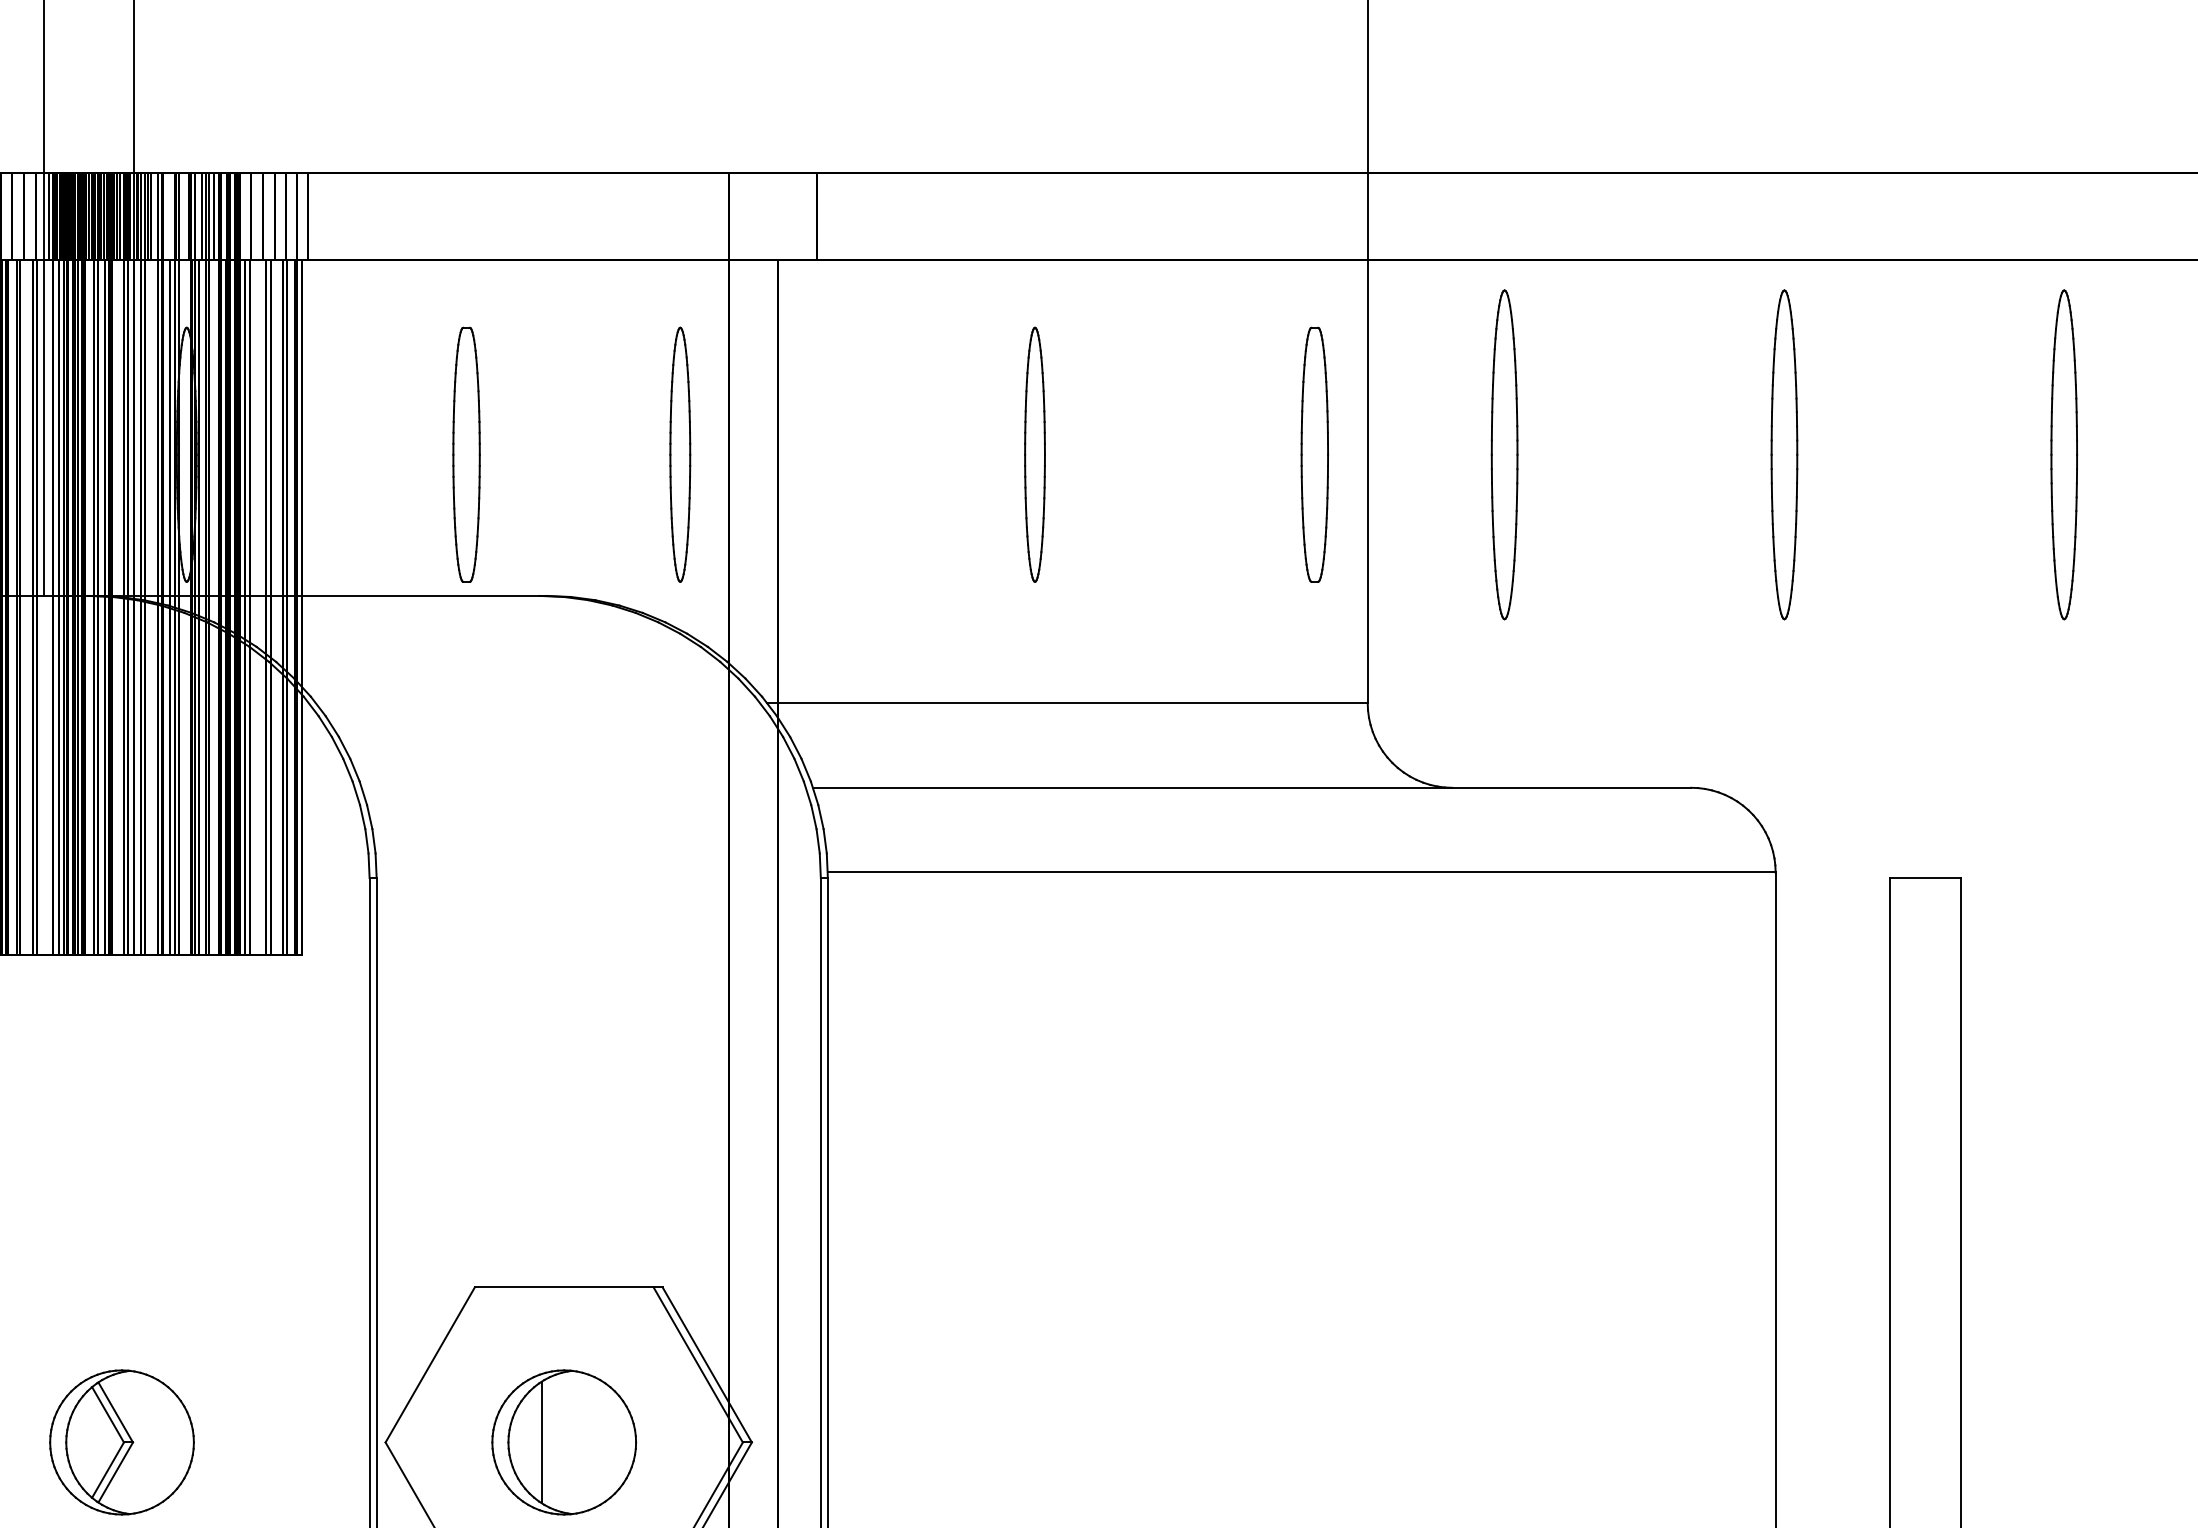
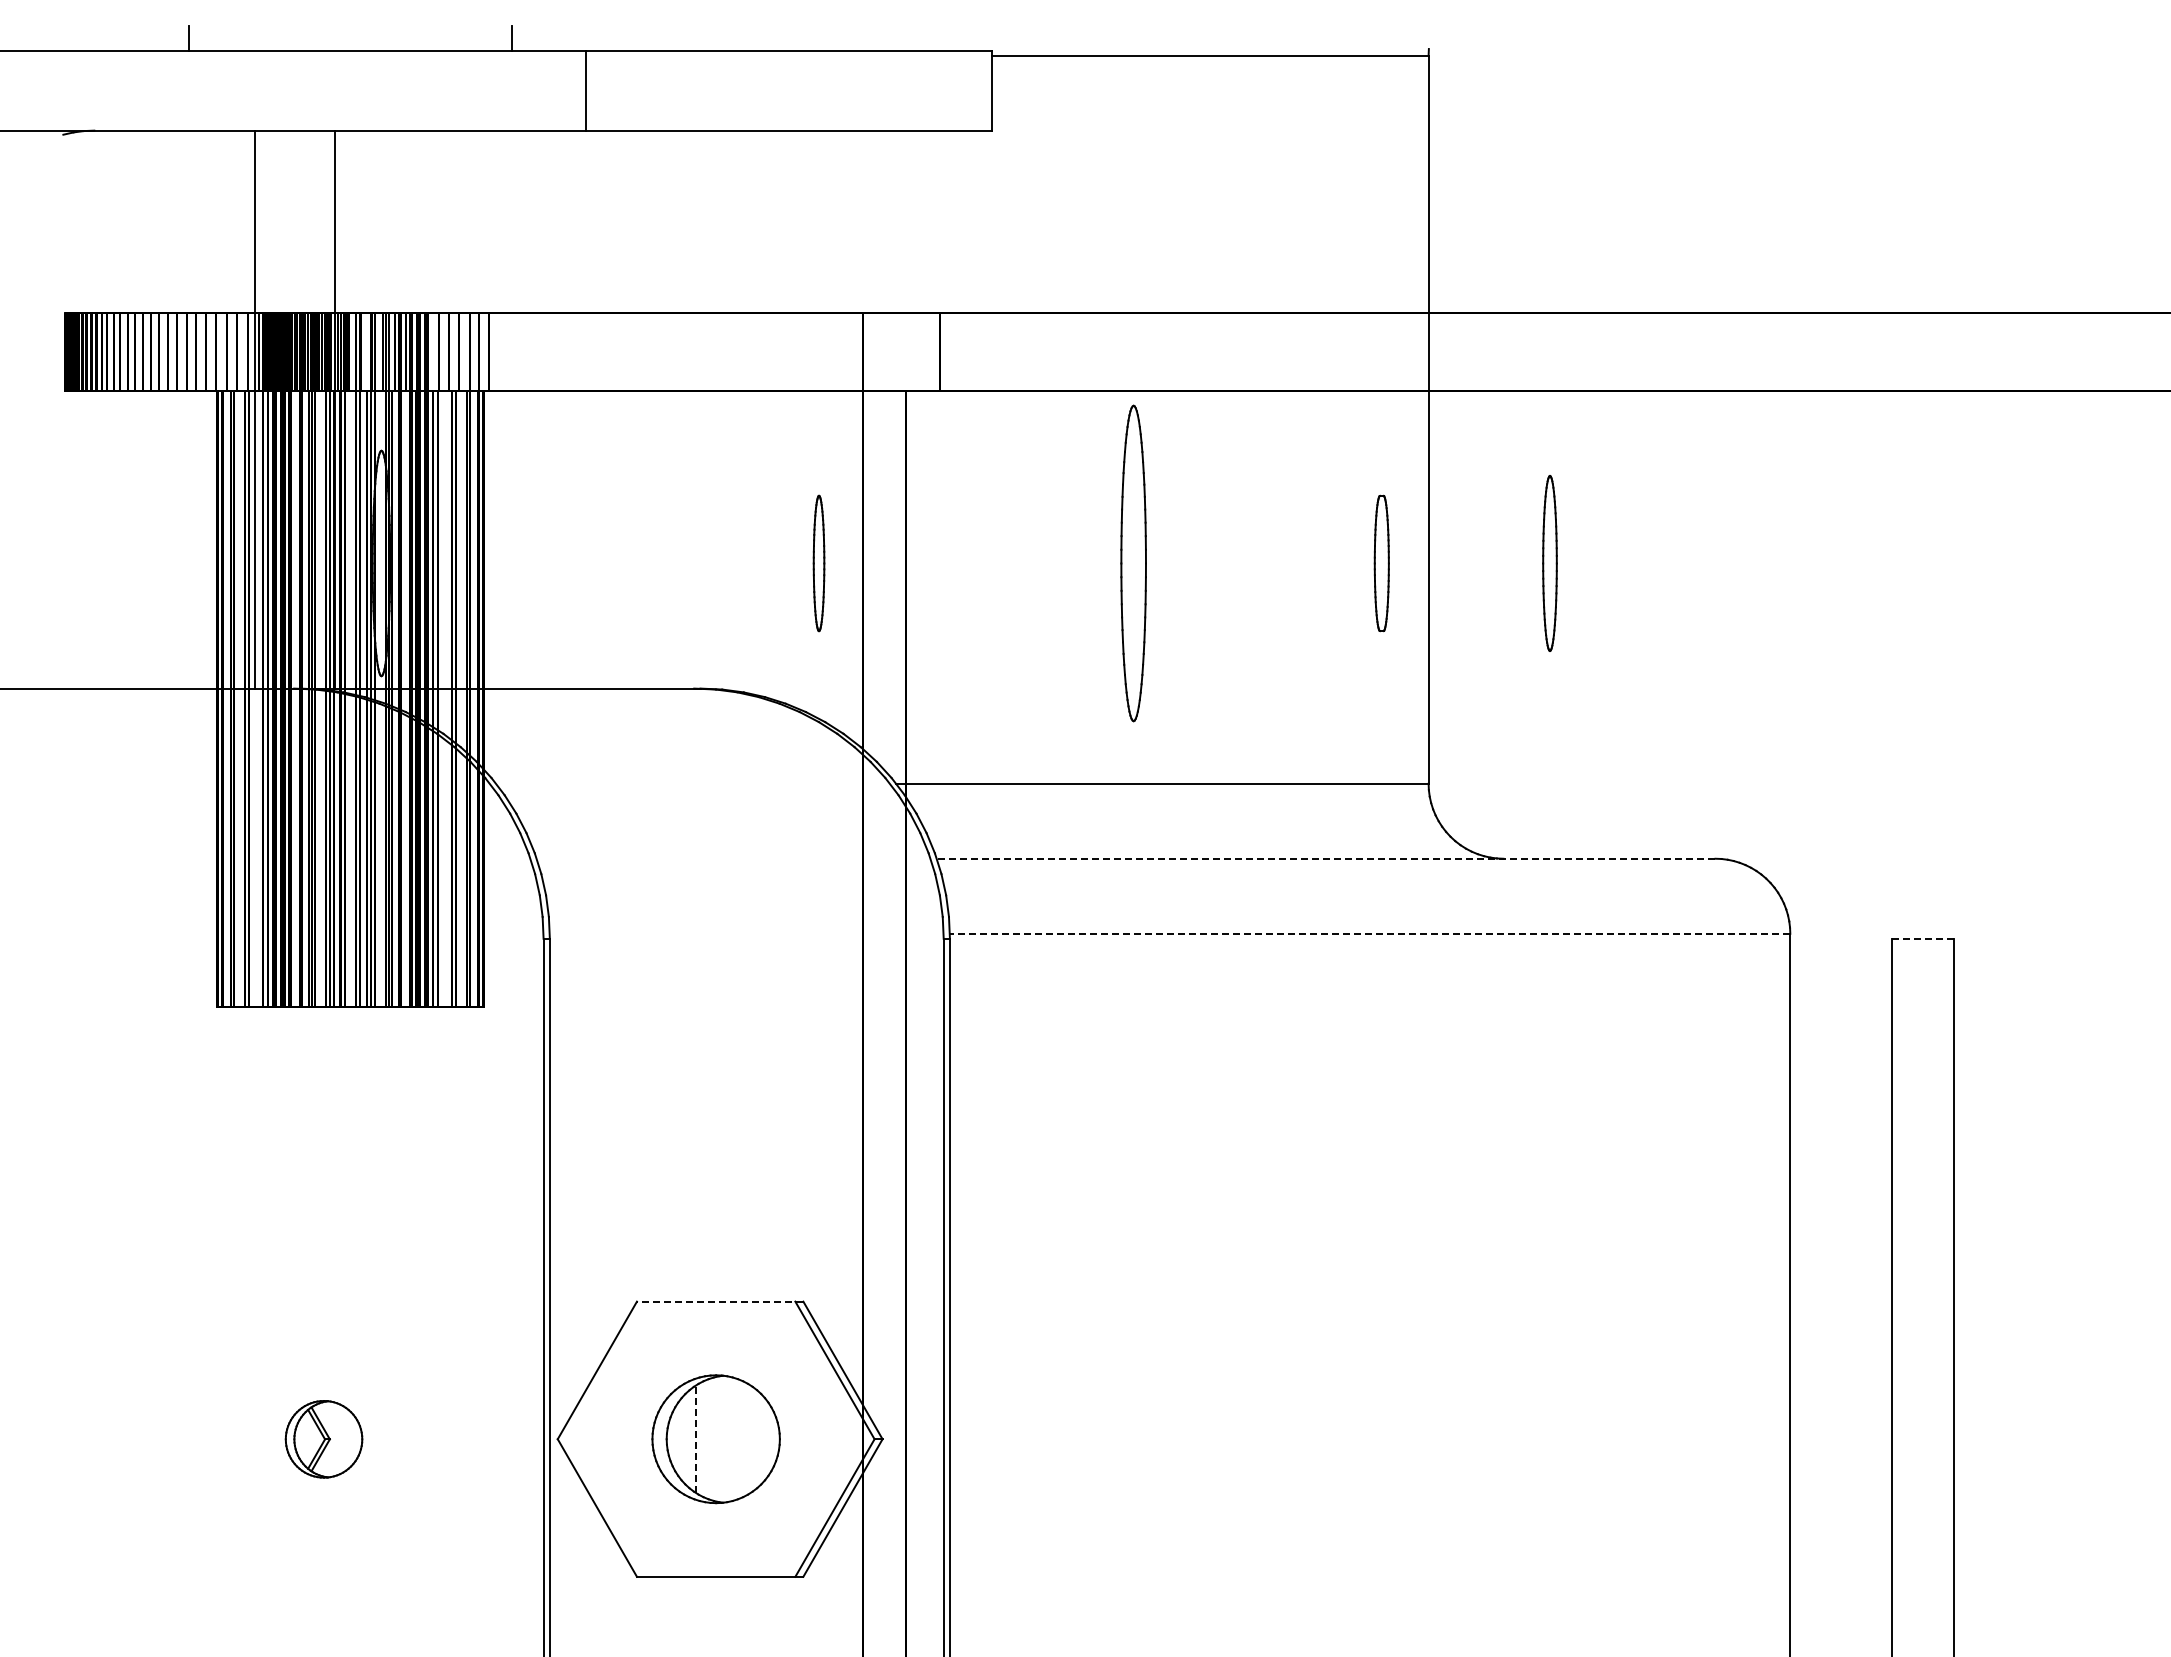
part: (466, 454) -> (629, 563), removed
part: (679, 454) -> (818, 563), size x0.6
part: (1034, 454) -> (1133, 563), size x1.4
part: (1314, 454) -> (1381, 563), size x0.6
part: (1504, 454) -> (1549, 563), size x0.6
part: (1783, 454) -> (1797, 563), removed
part: (2063, 454) -> (2045, 563), removed
line: (1251, 787) -> (1325, 858), solid -> dashed
line: (1301, 872) -> (1369, 933), solid -> dashed
line: (1925, 877) -> (1923, 938), solid -> dashed
line: (567, 1287) -> (719, 1301), solid -> dashed
part: (121, 1442) -> (323, 1439), size x0.6
line: (542, 1442) -> (696, 1439), solid -> dashed

